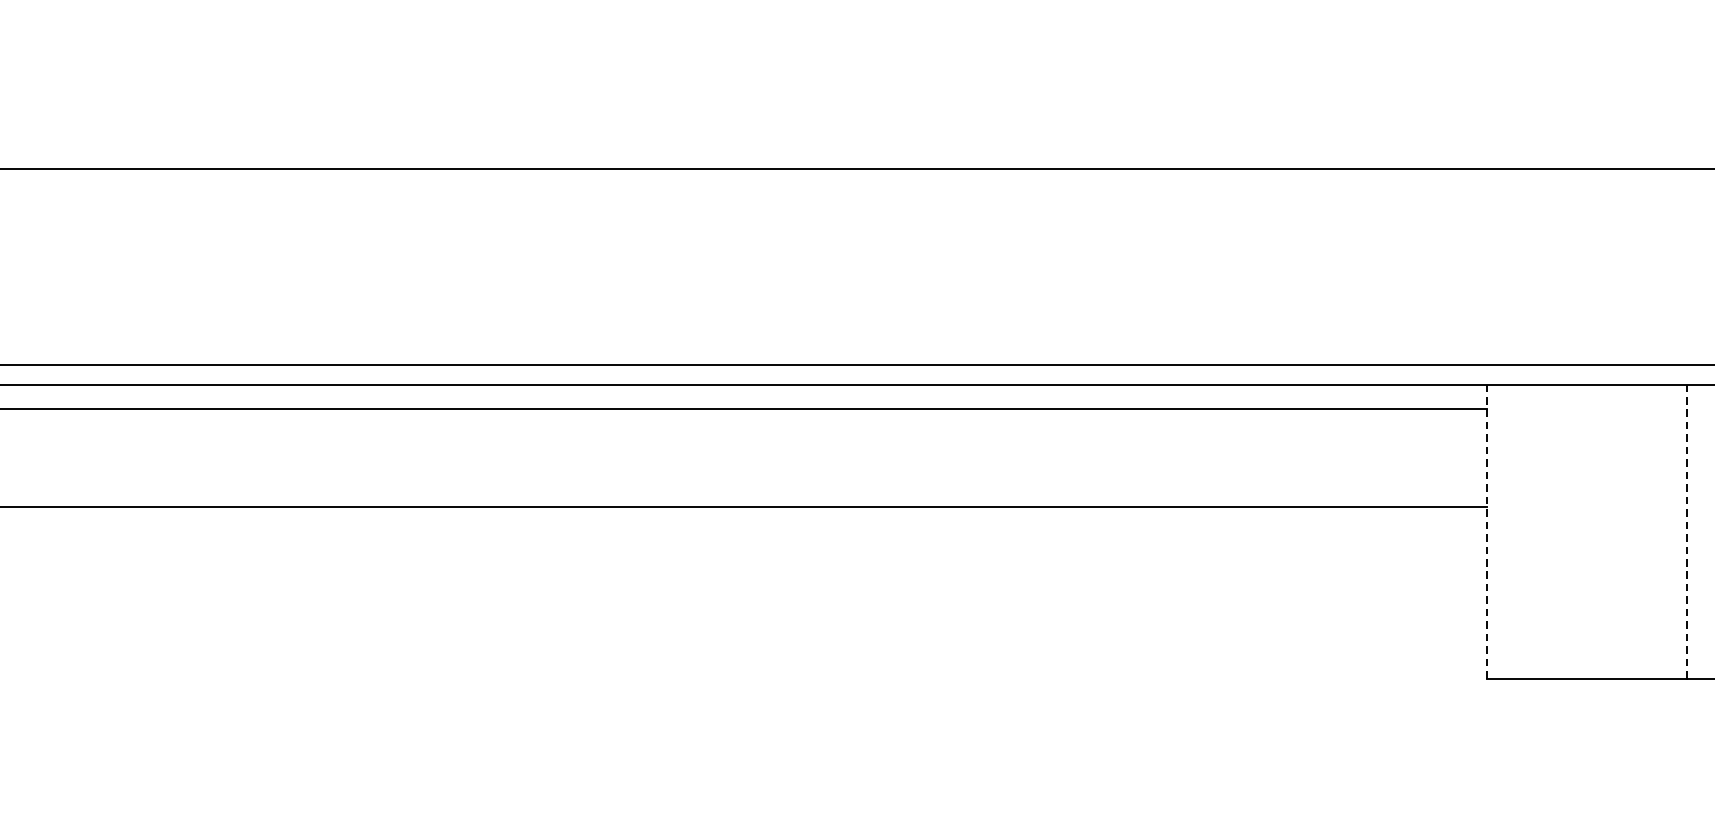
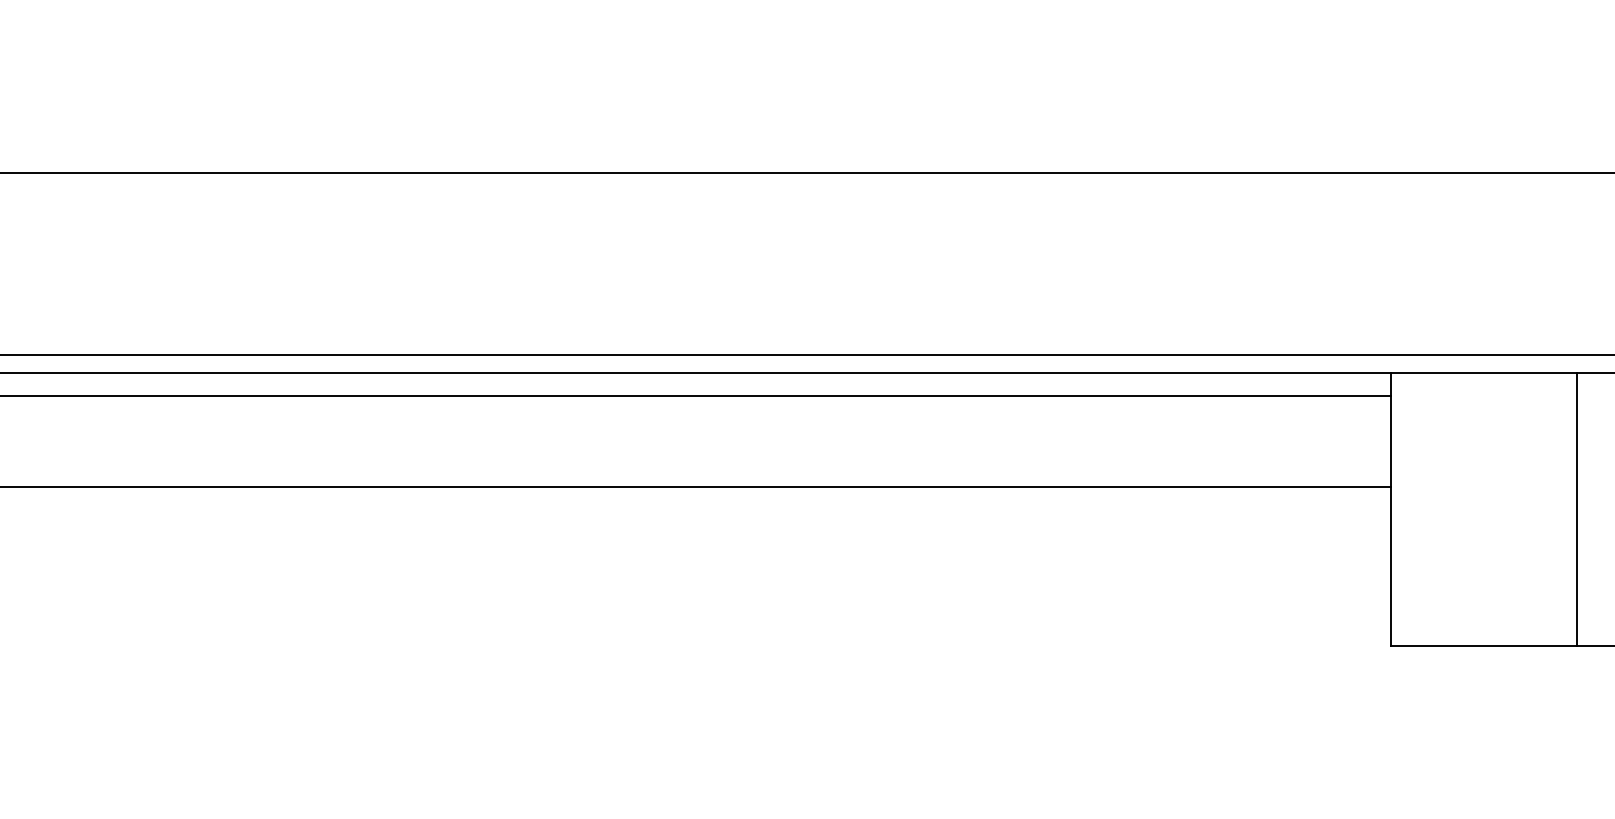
line: (1487, 532) -> (1391, 510), dashed -> solid
line: (1687, 532) -> (1576, 510), dashed -> solid

